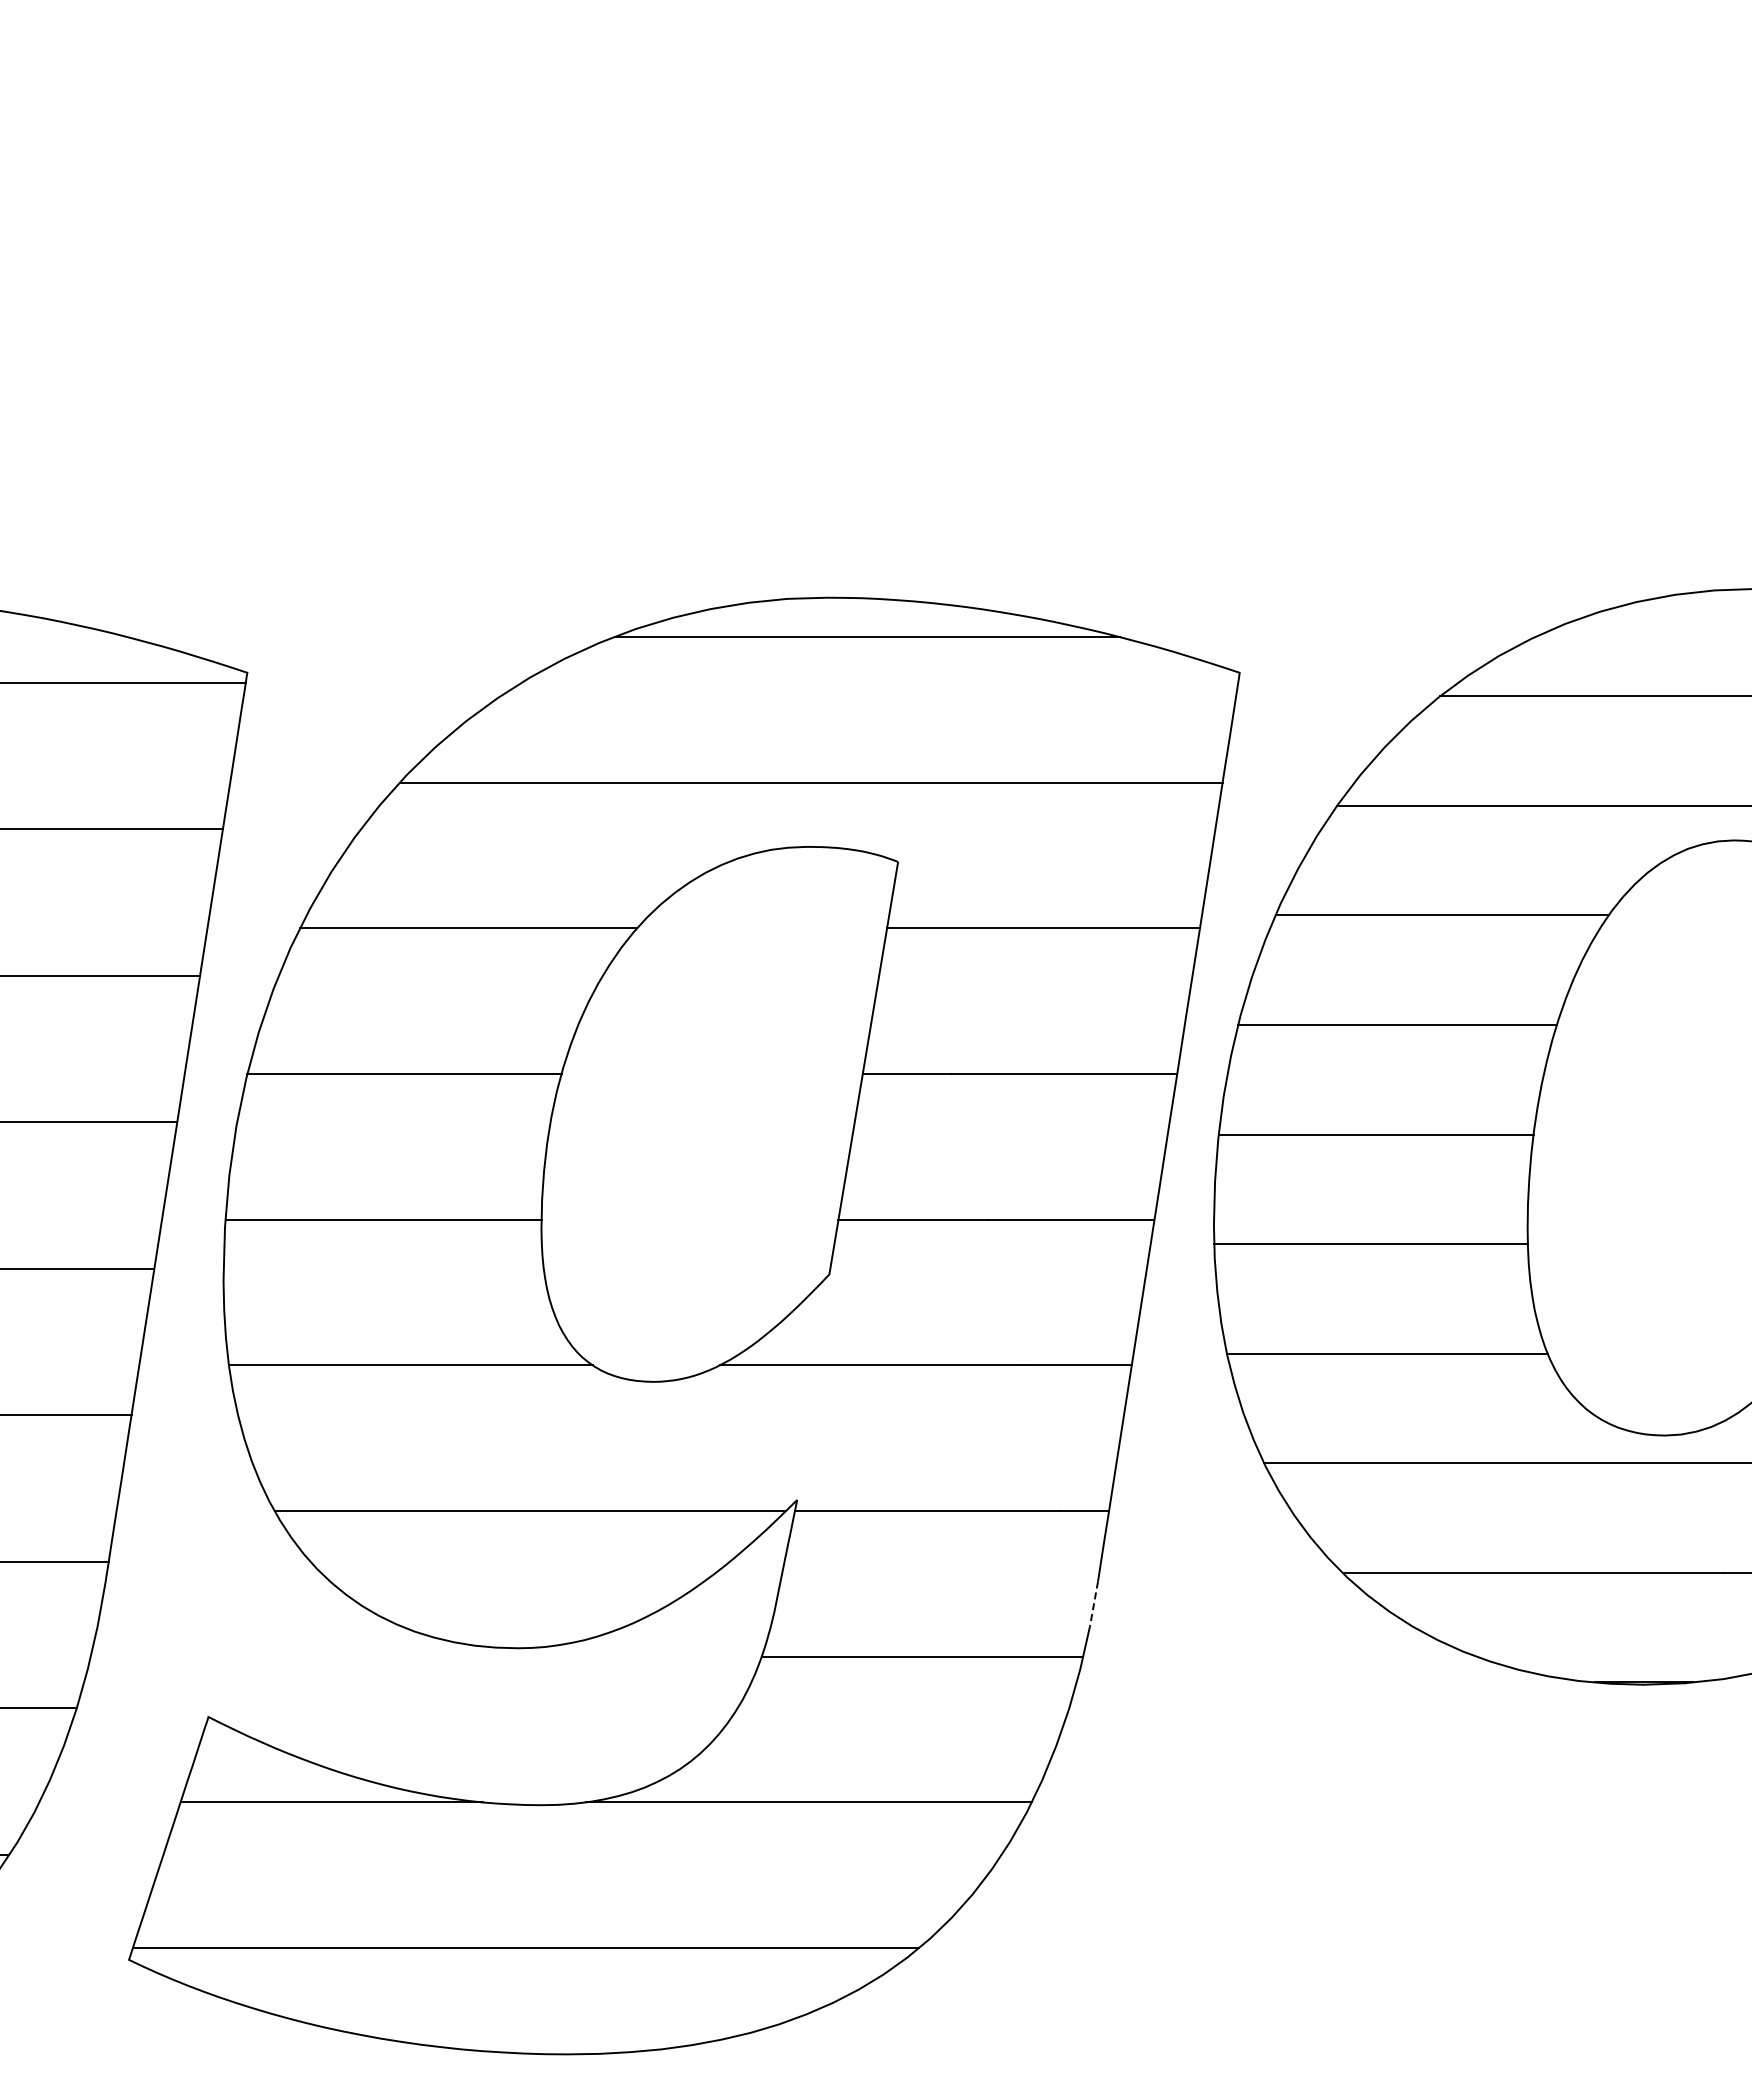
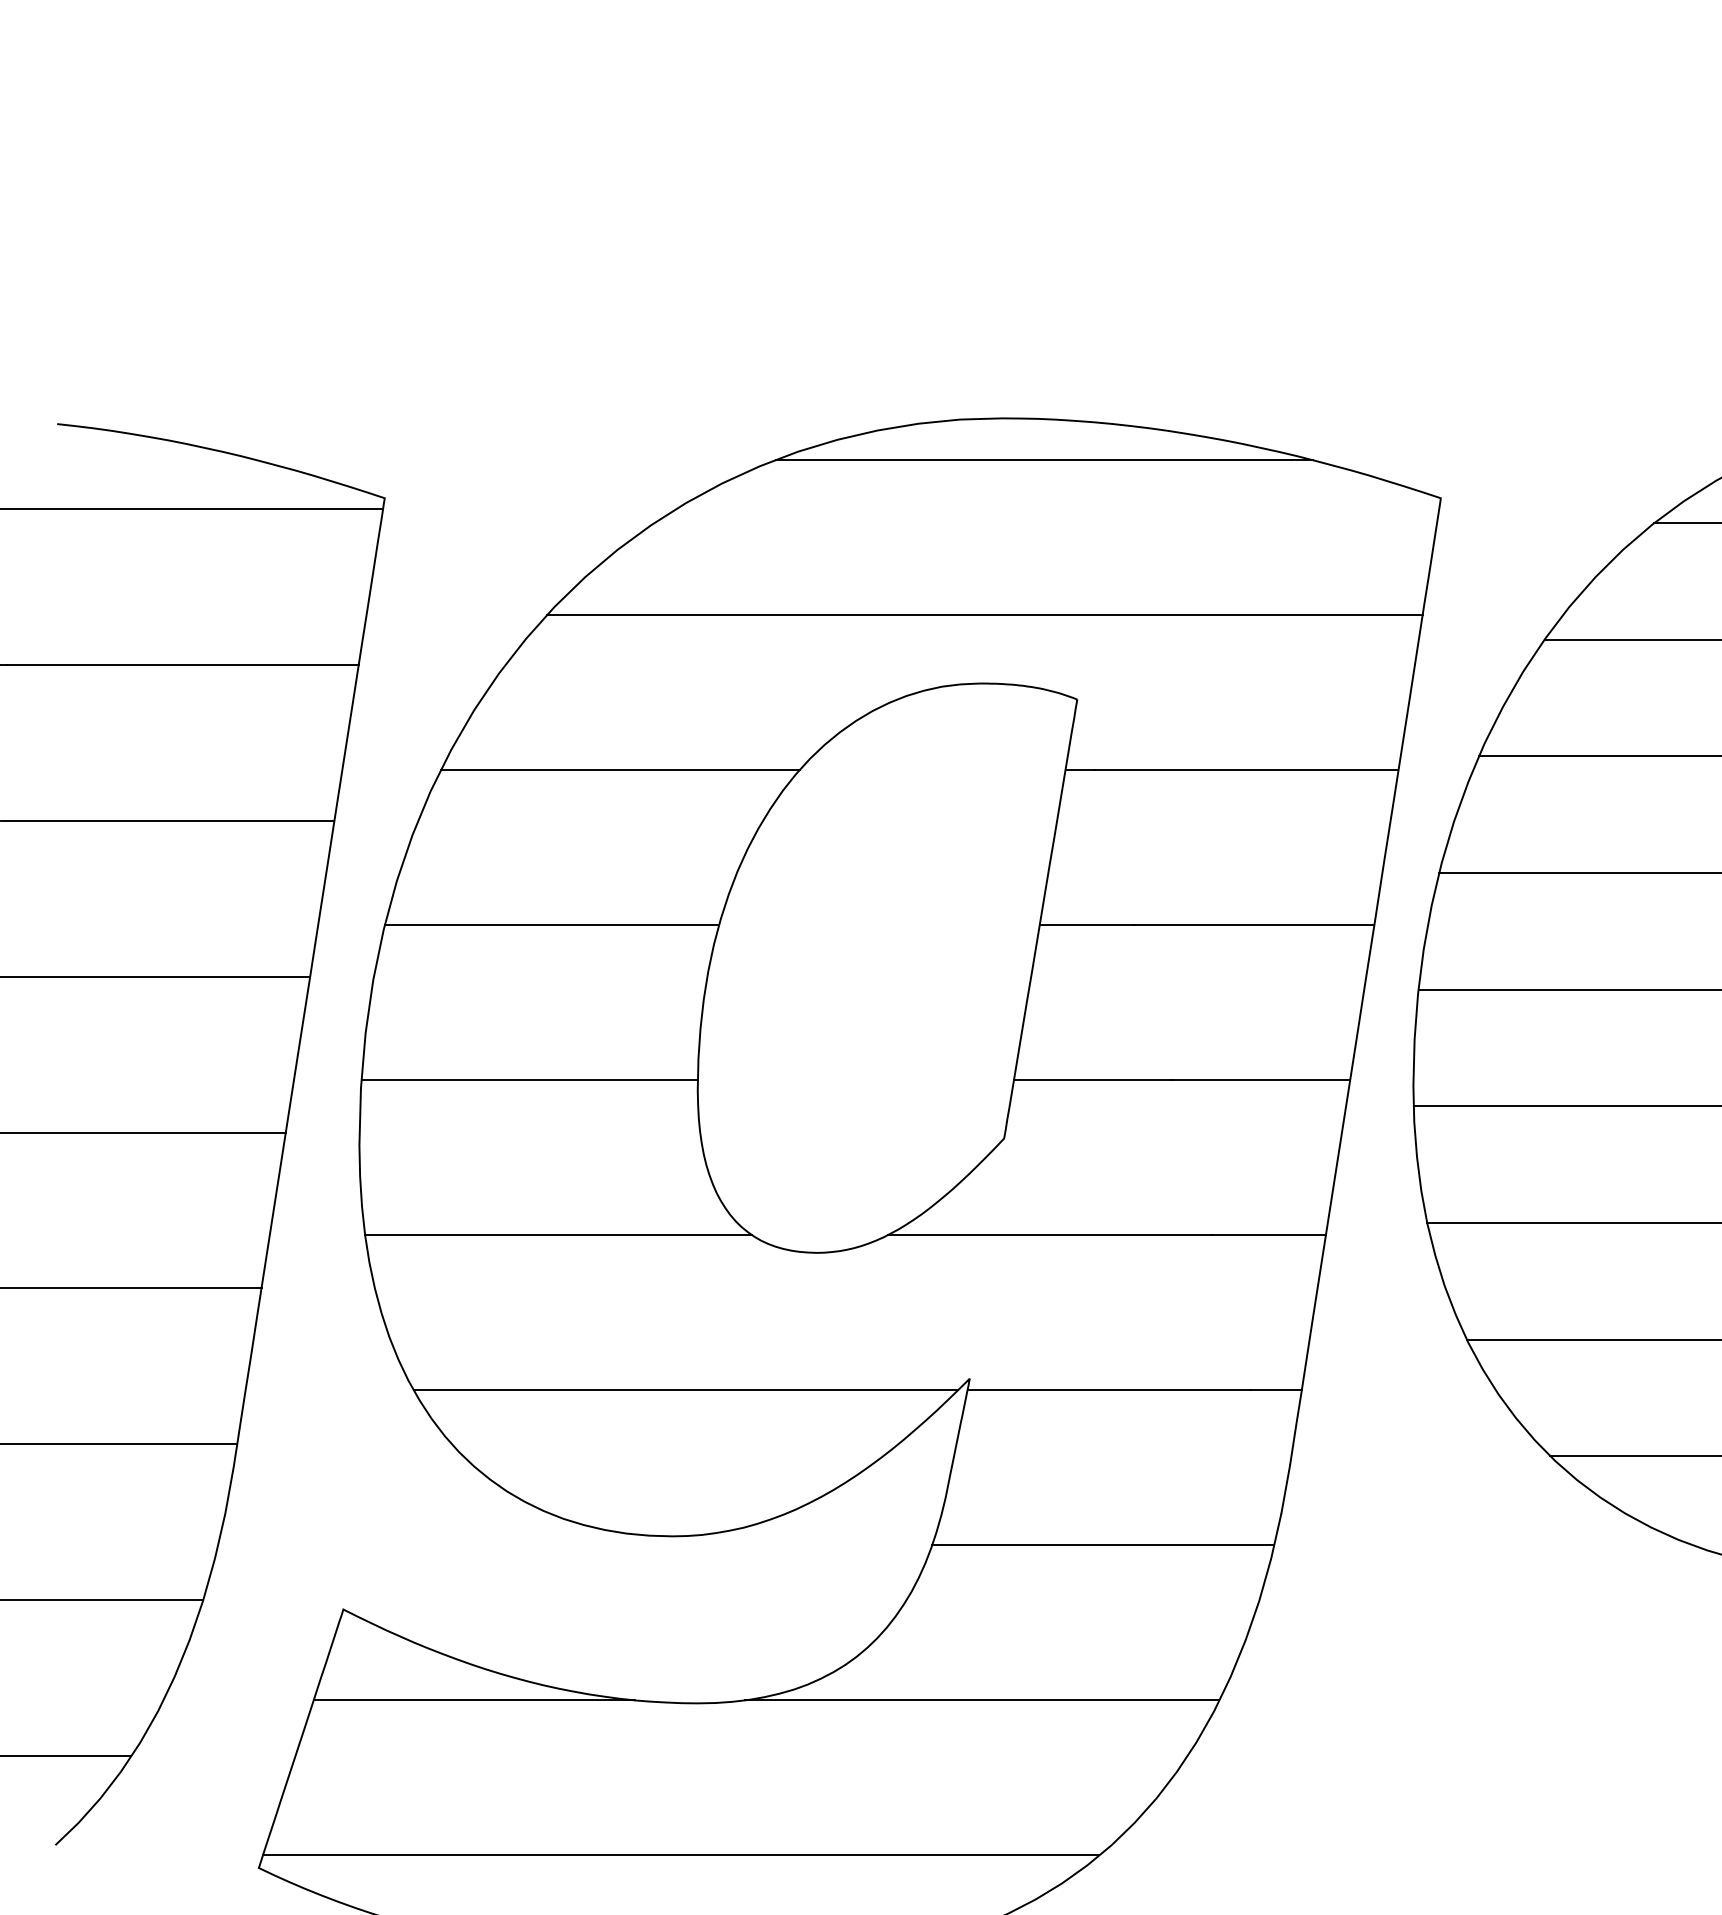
line: (1093, 1604) -> (1285, 1489), dashed -> solid

